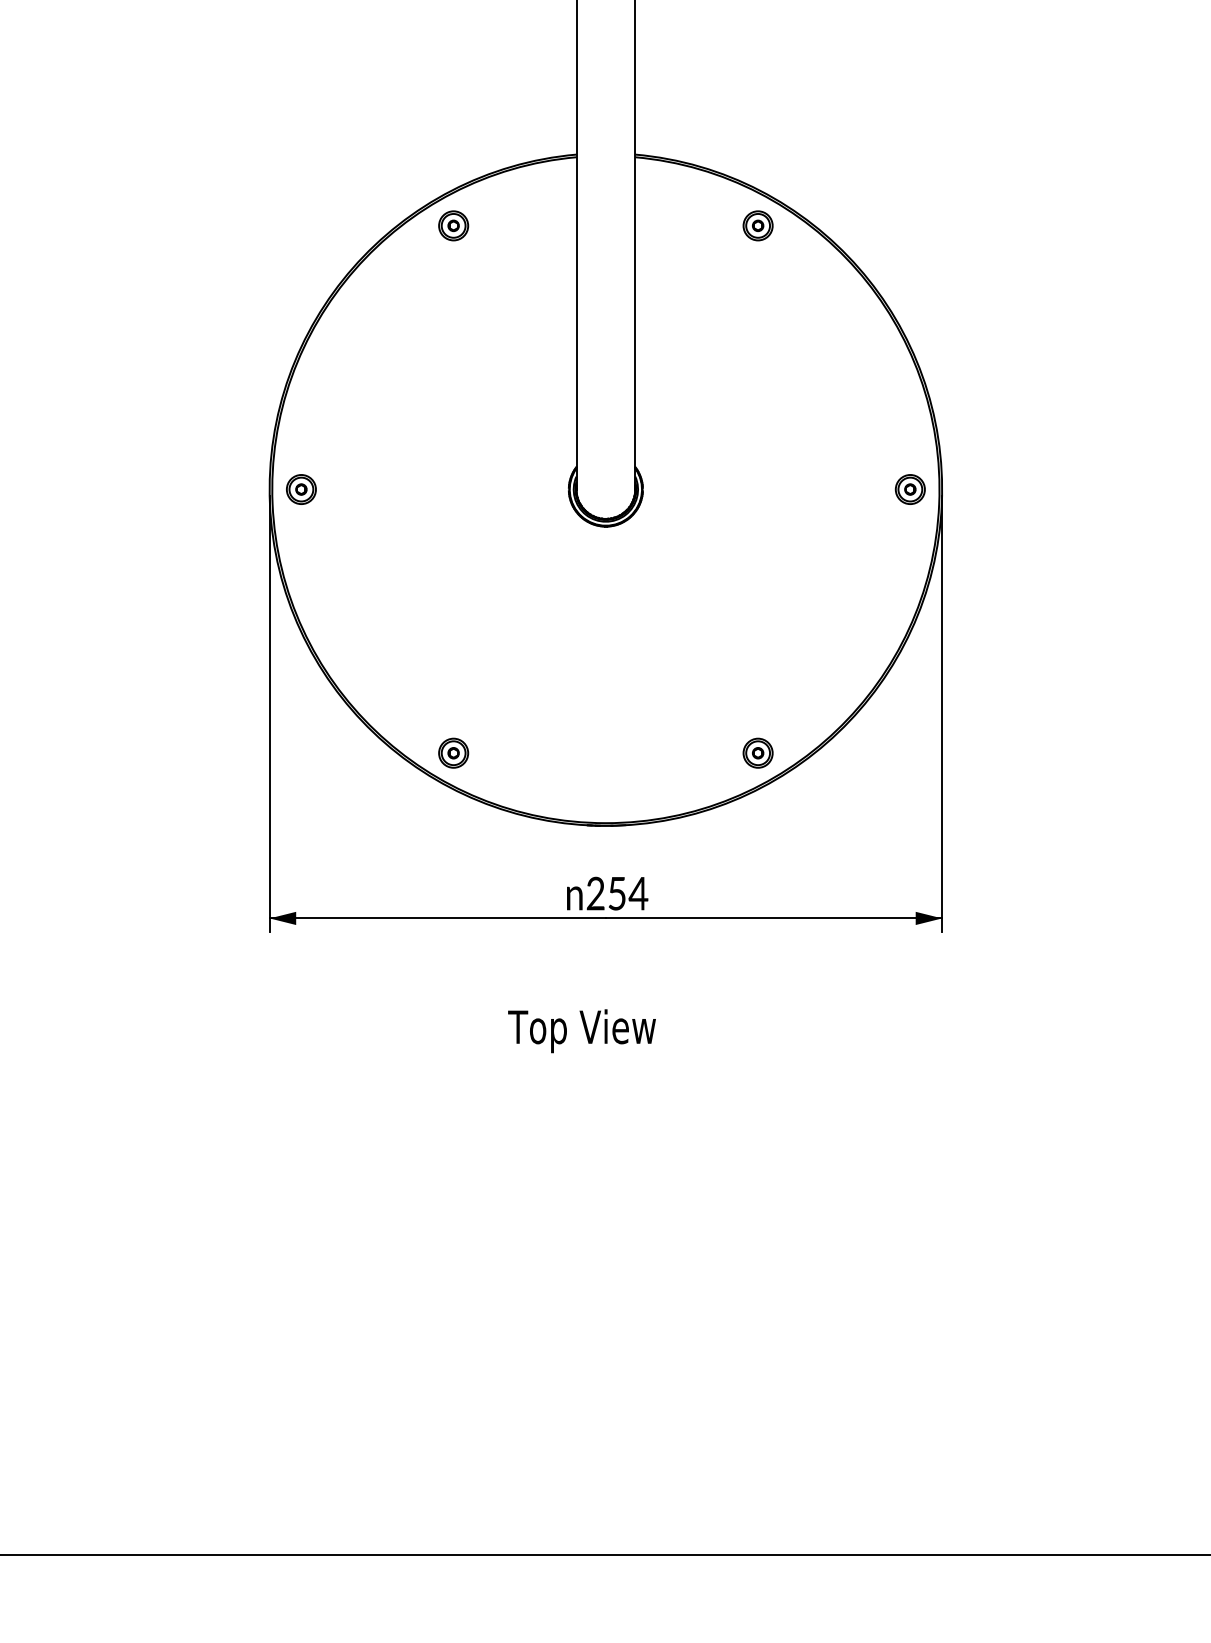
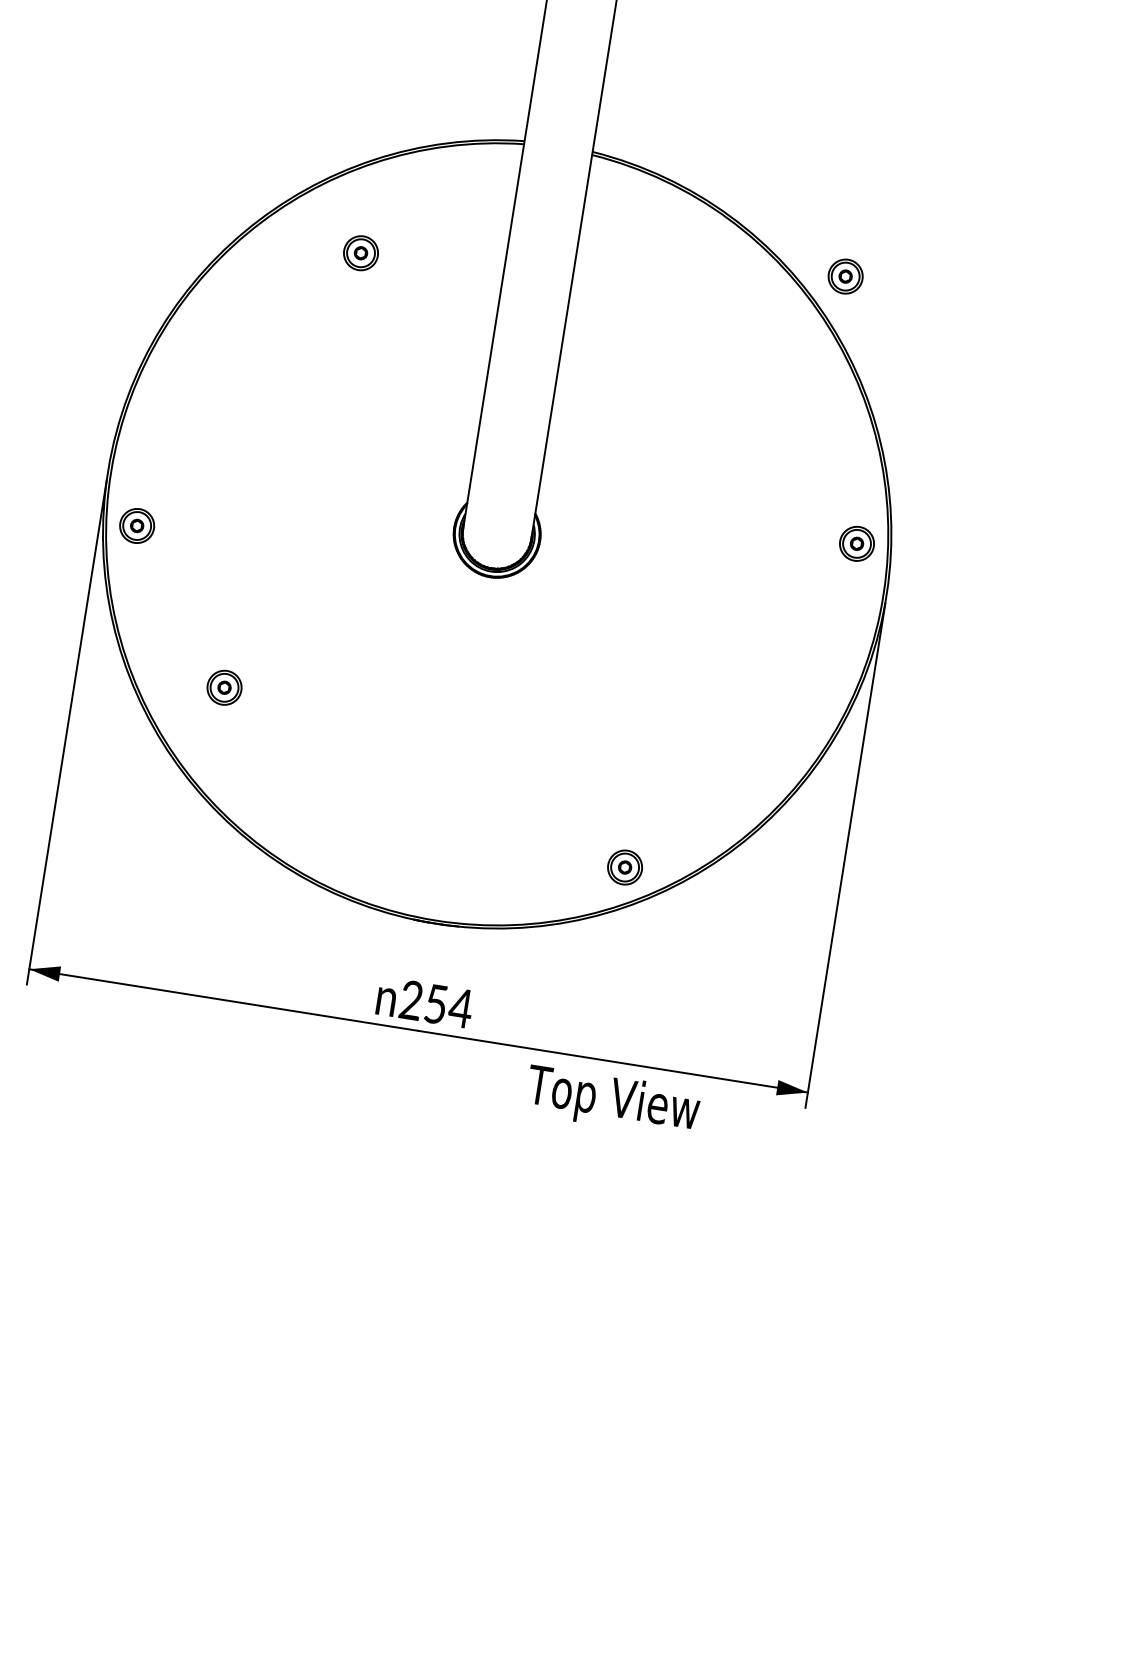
part: (453, 225) -> (360, 252), moved
part: (757, 225) -> (845, 276), moved
part: (301, 489) -> (137, 525), moved
part: (909, 489) -> (856, 543), moved
part: (453, 752) -> (224, 686), moved
text: (581, 1031) -> (612, 1101), moved

